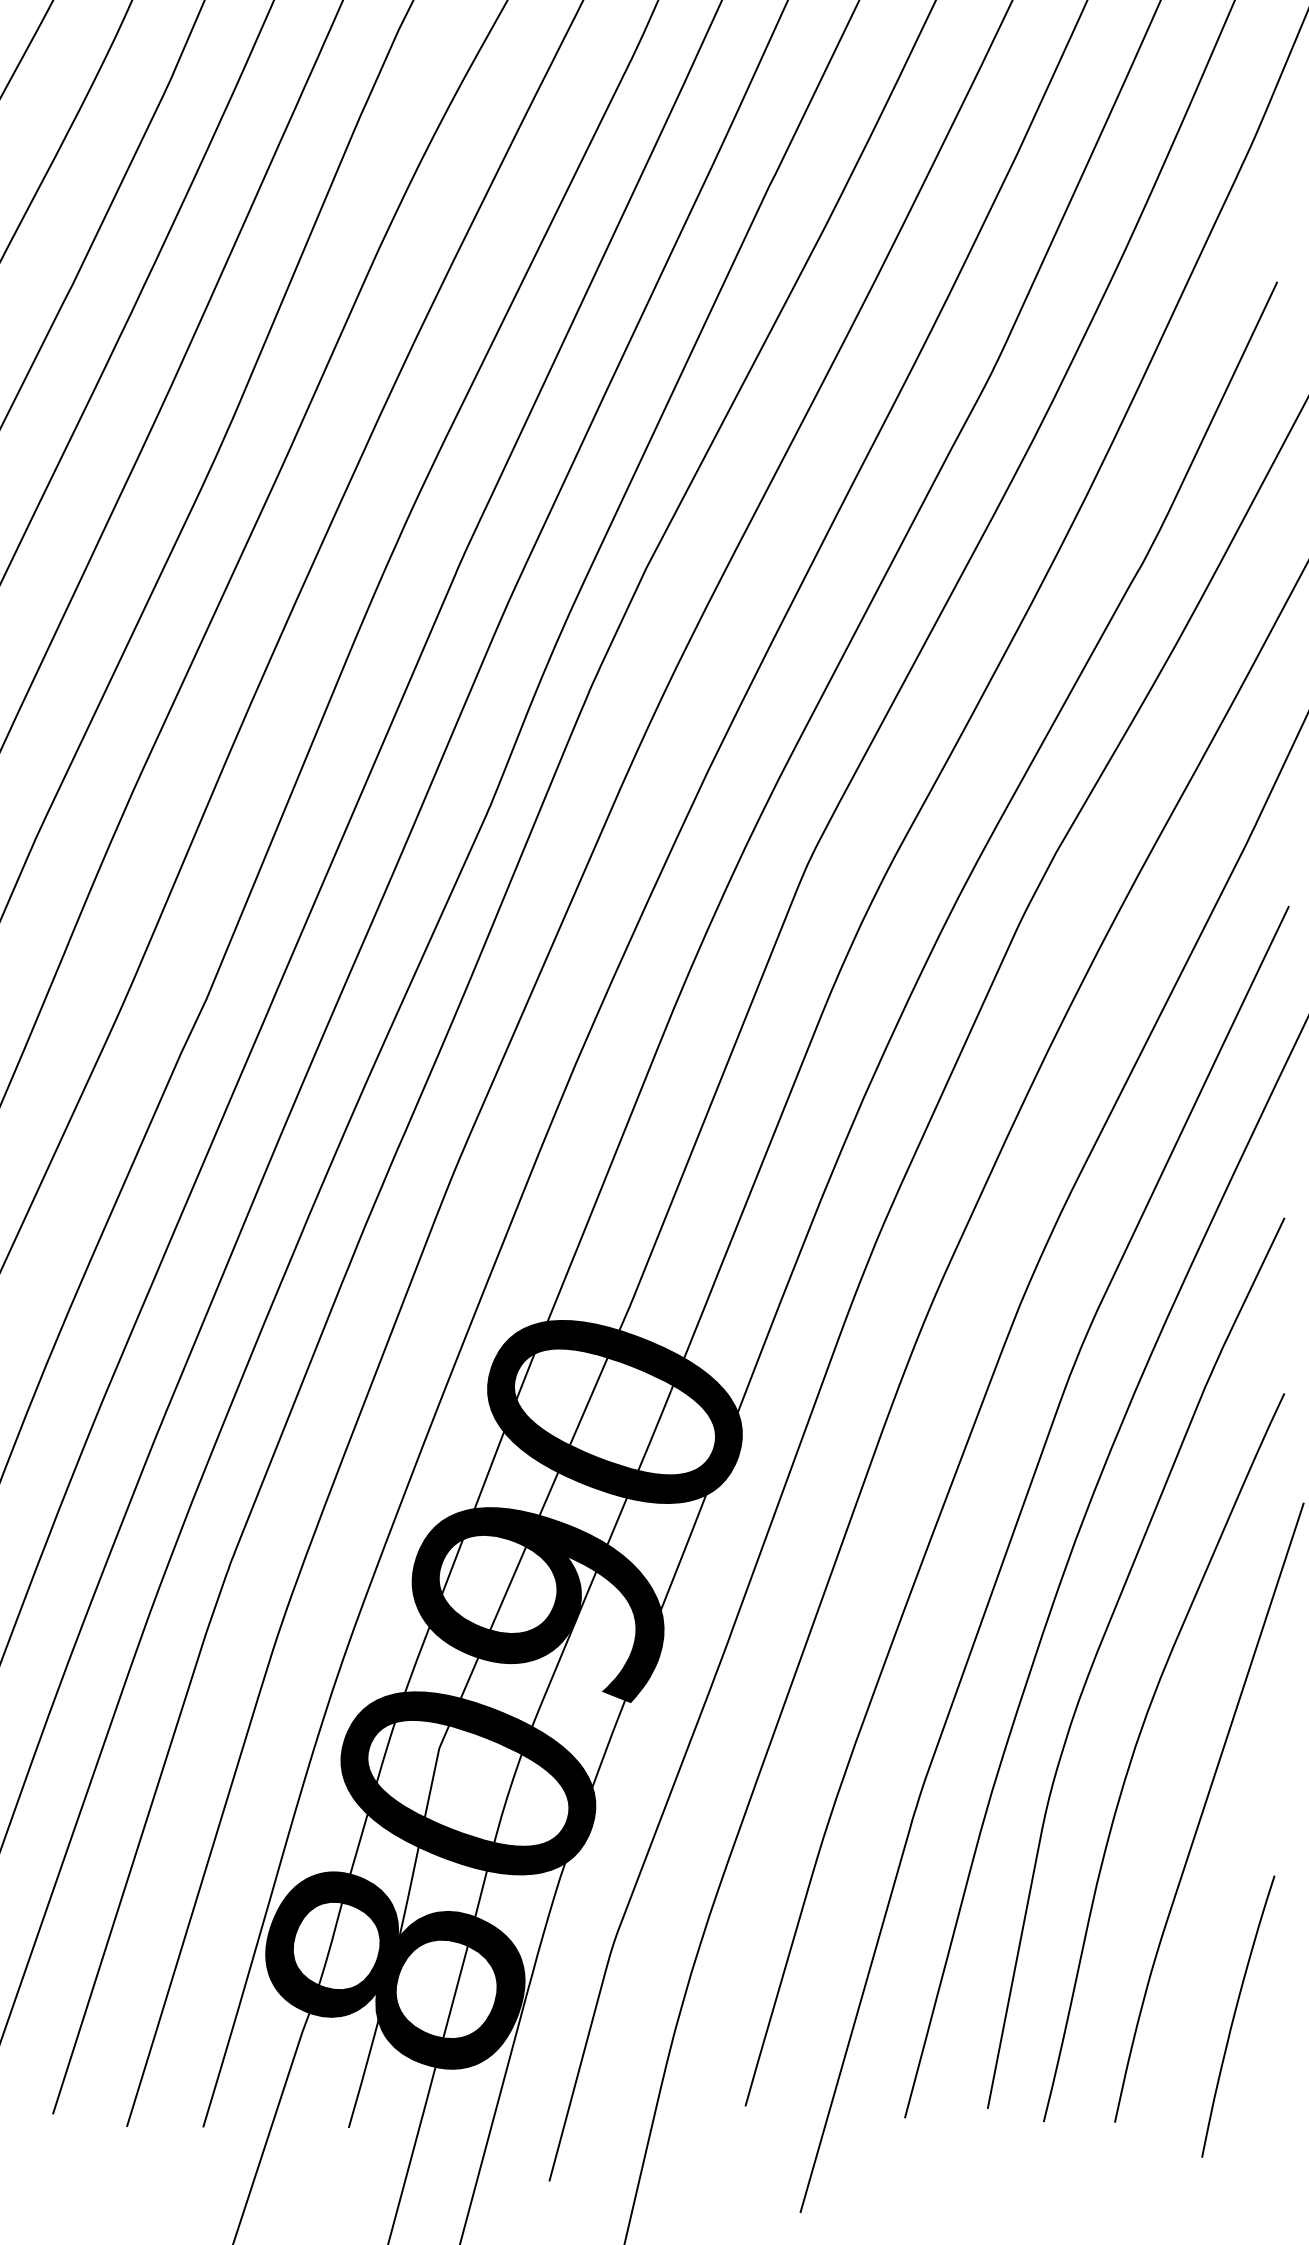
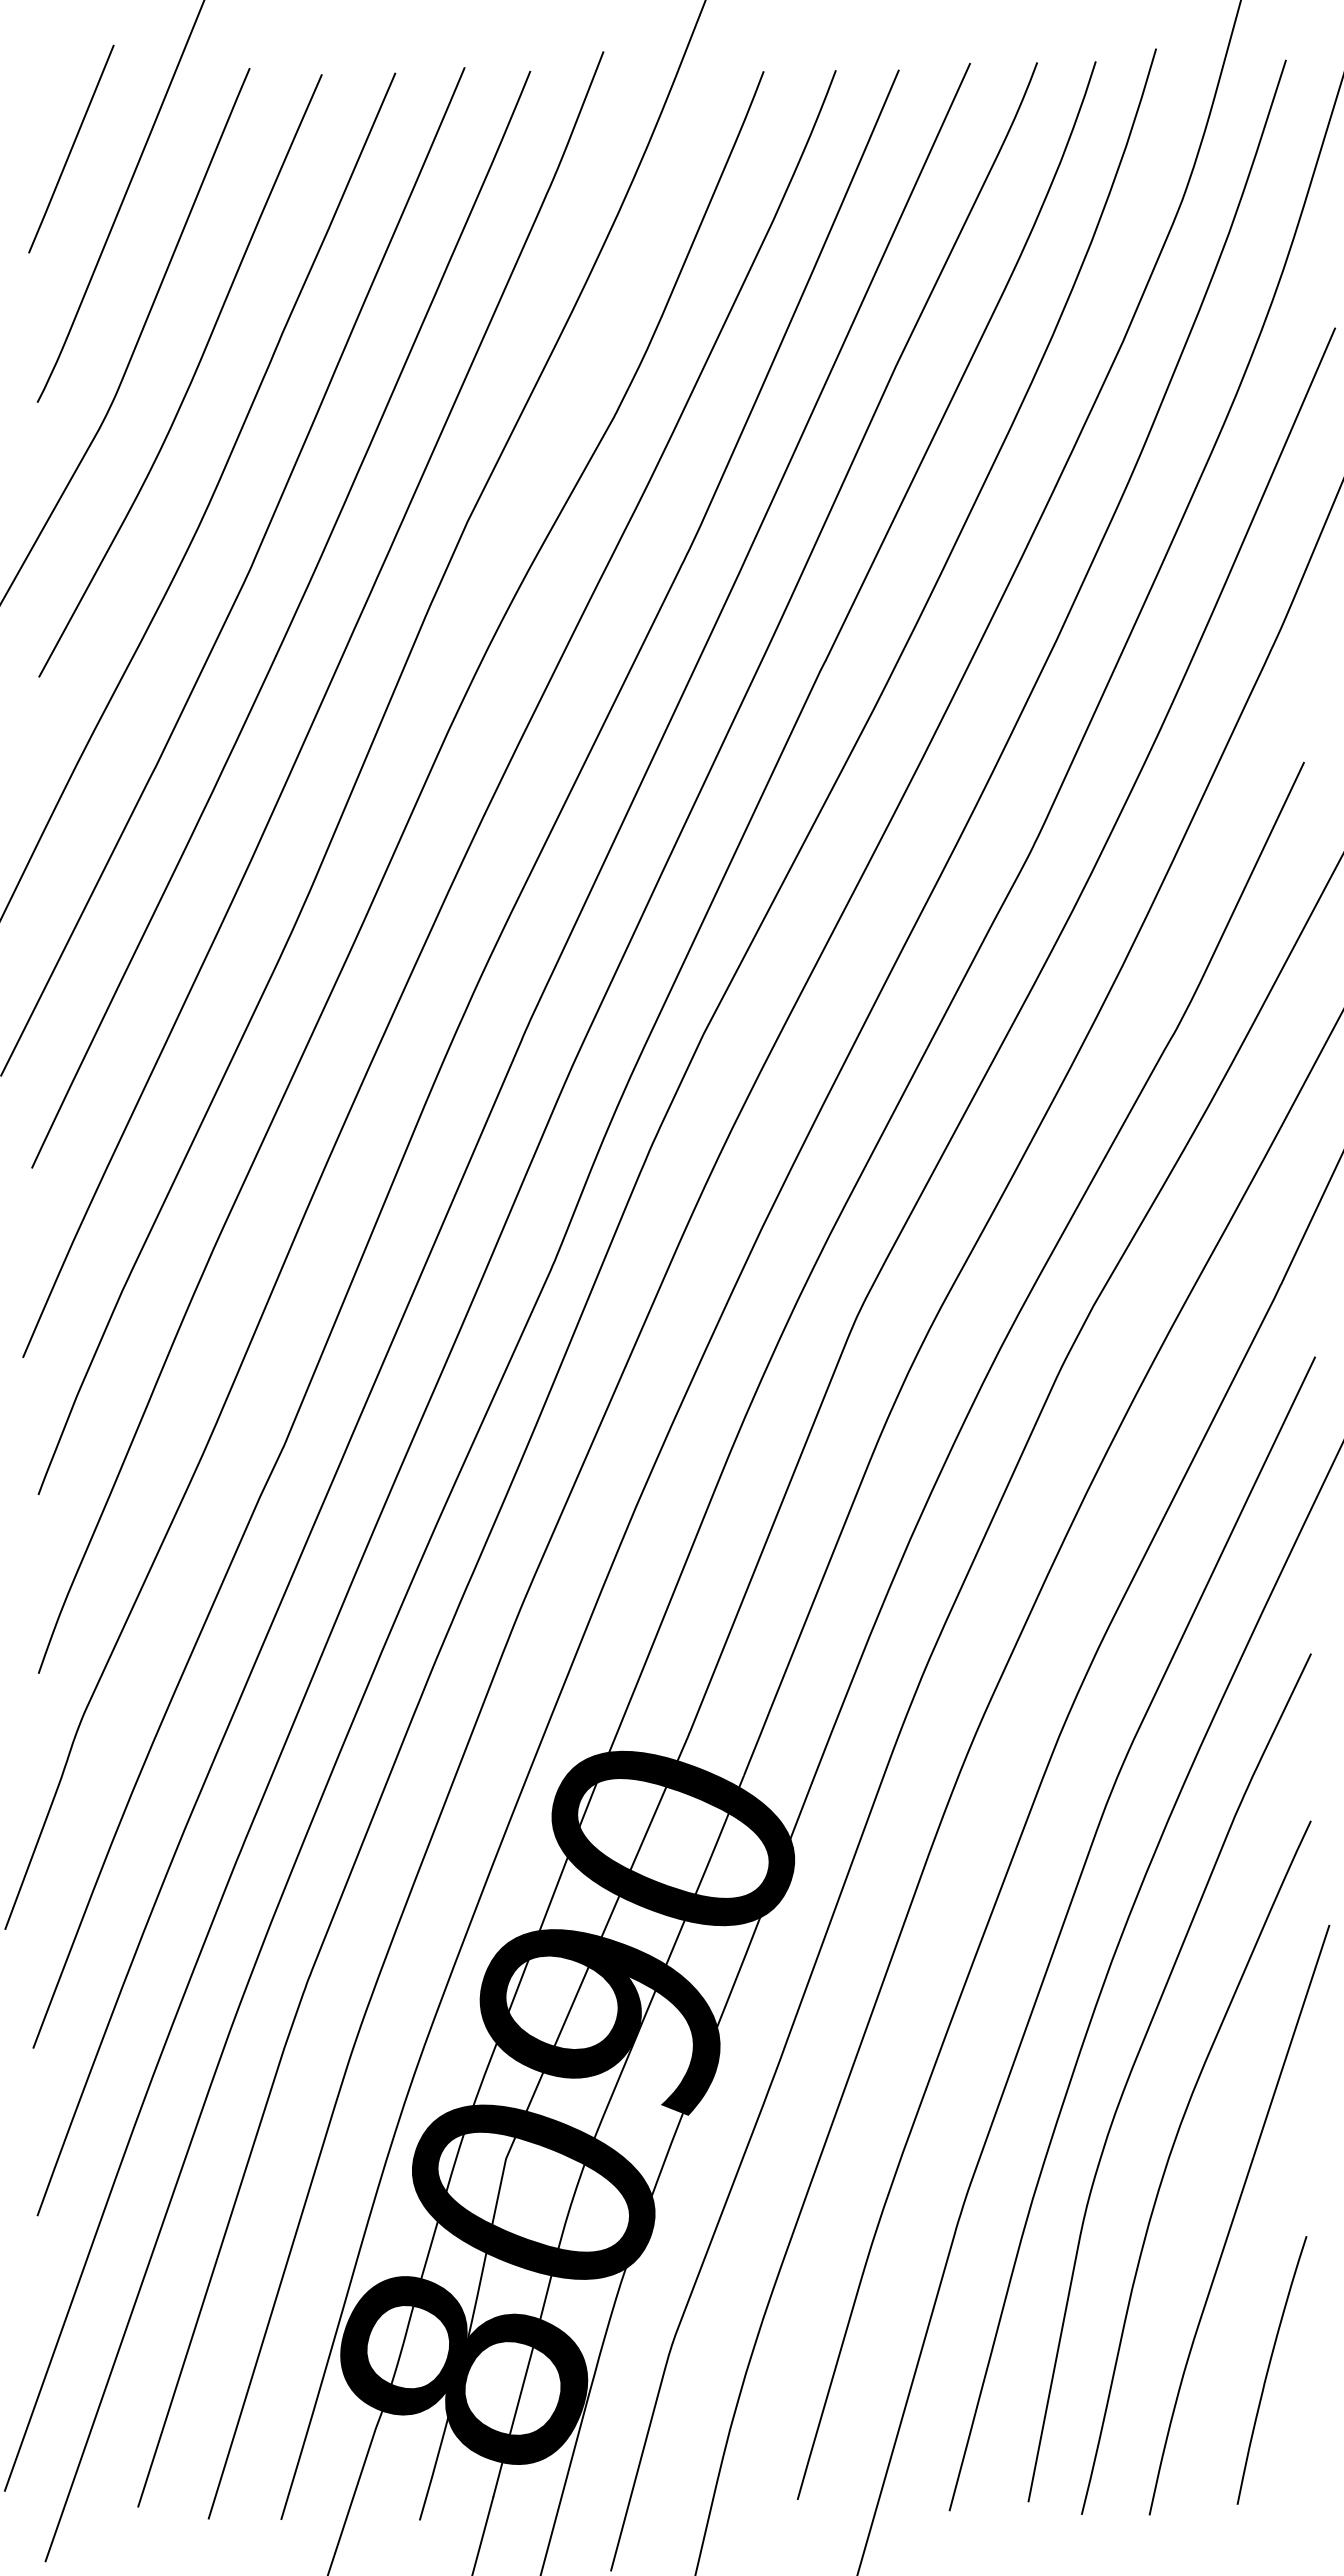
curve: (1235, 2015) -> (1269, 2369), moved

